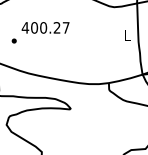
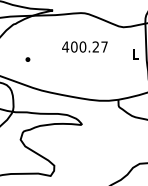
text: (45, 27) -> (84, 46), moved

